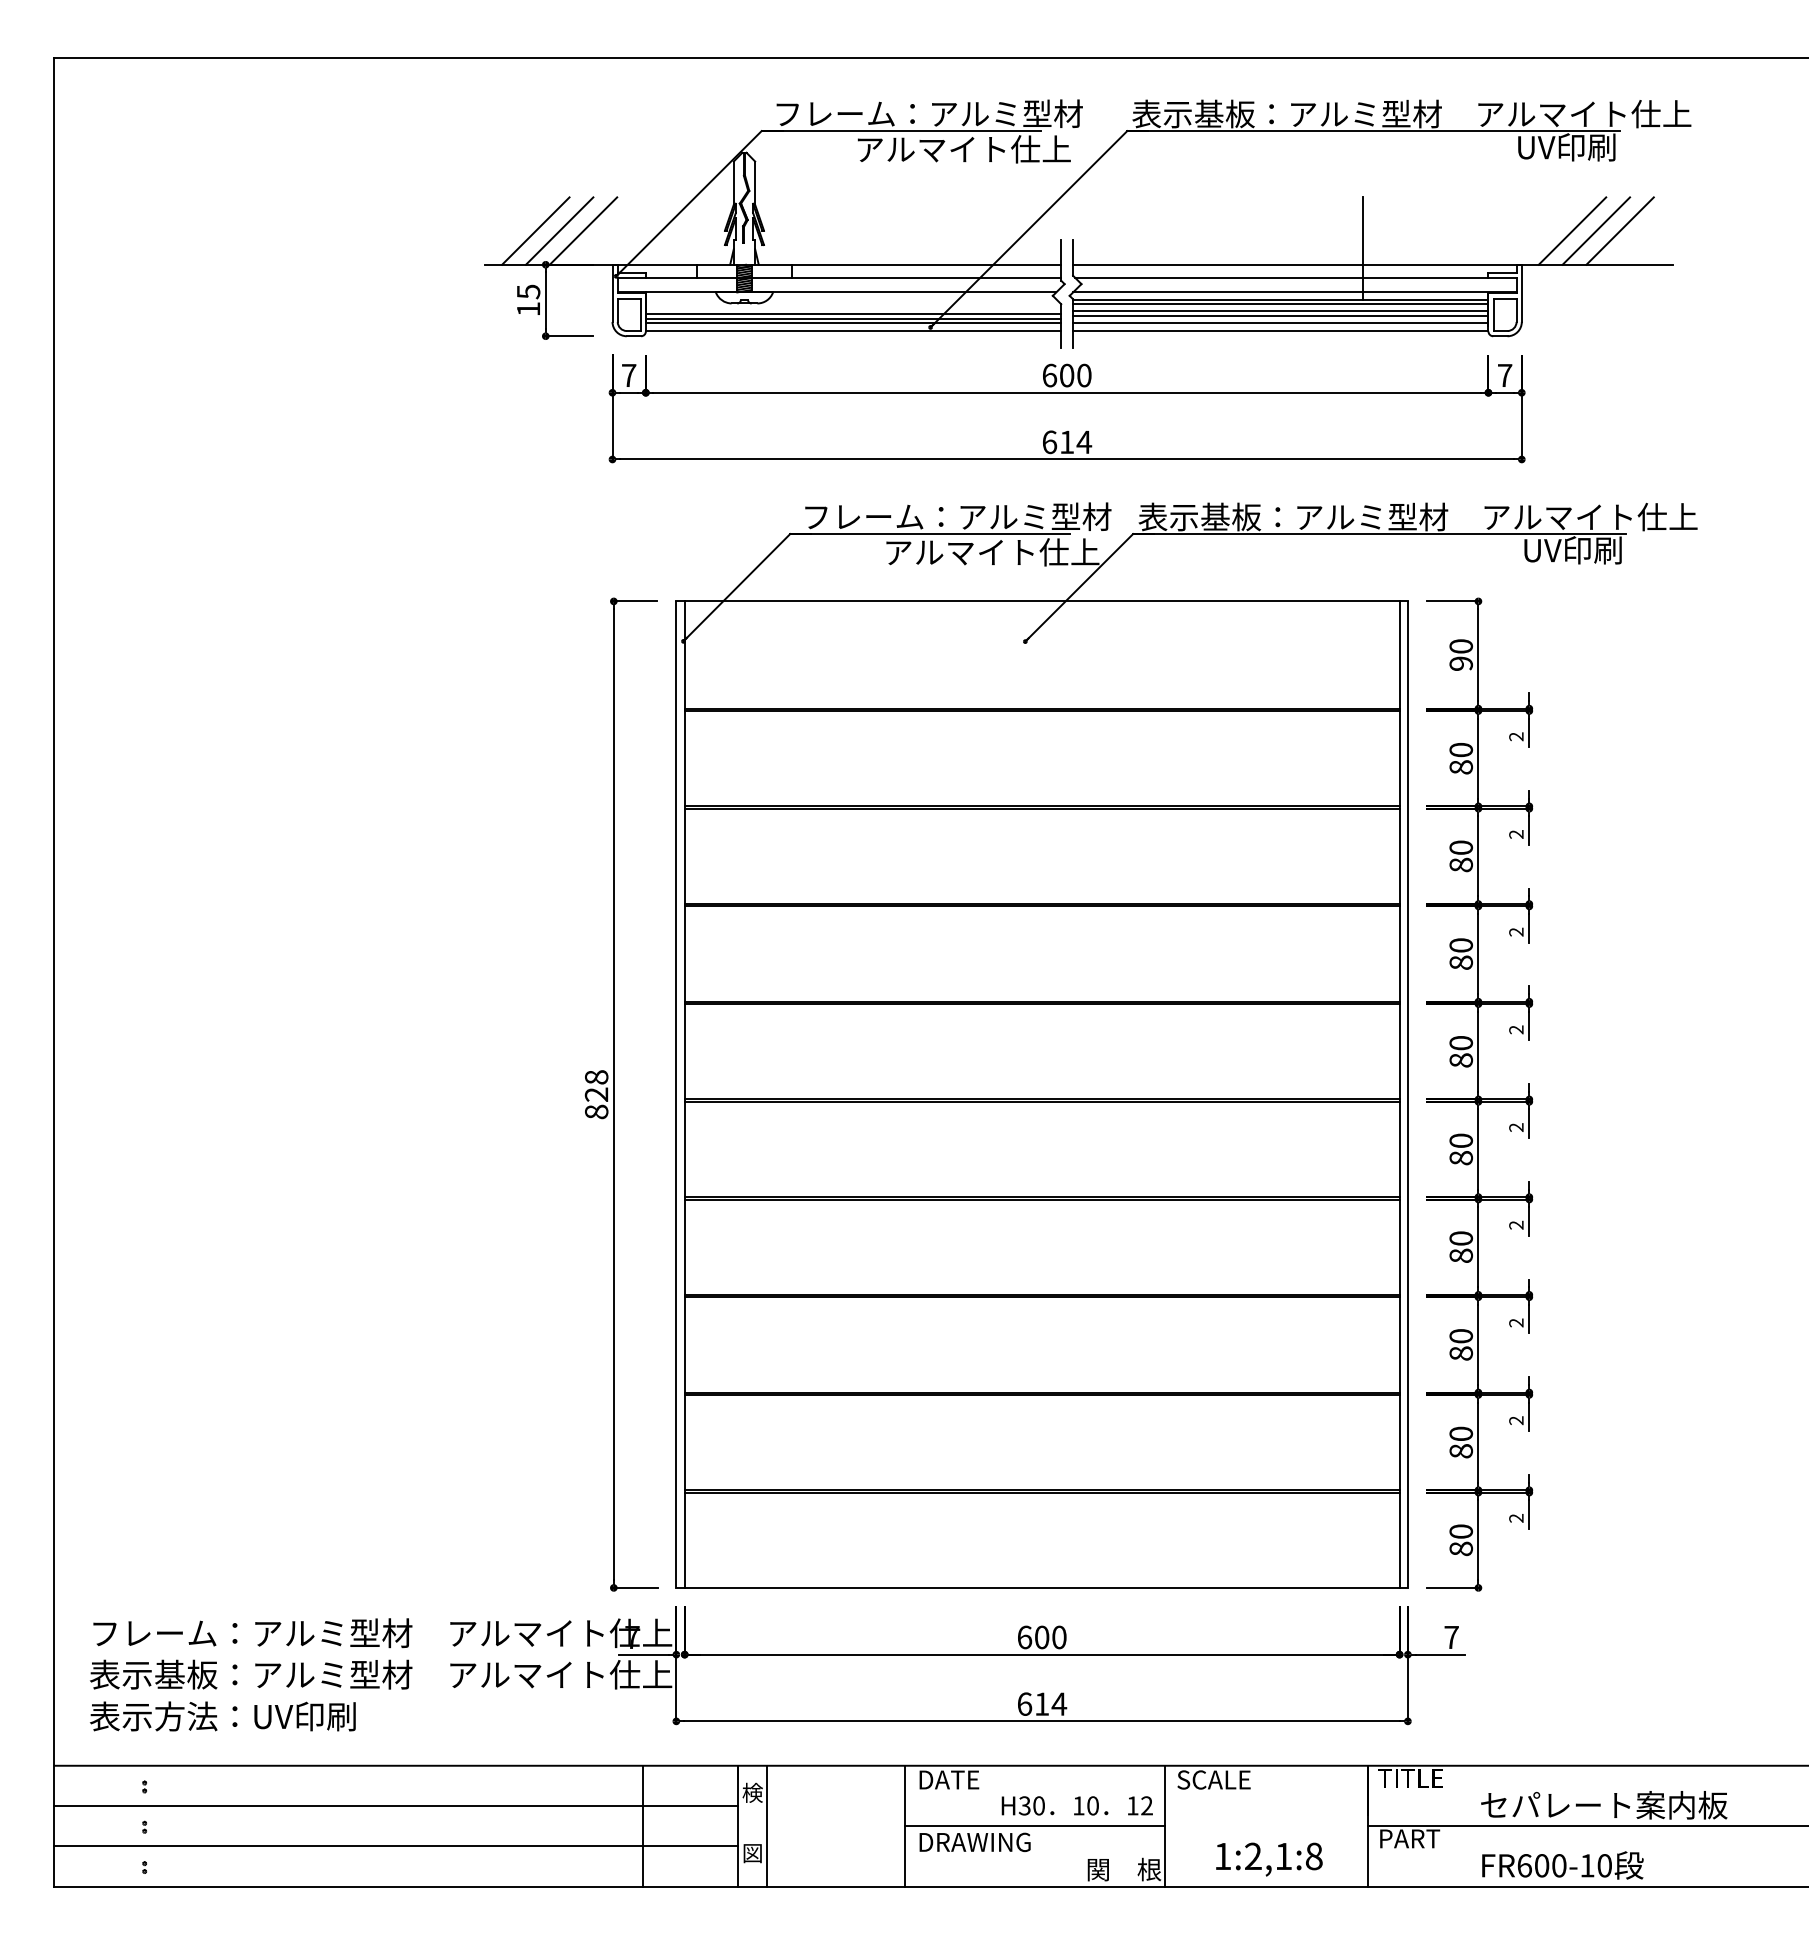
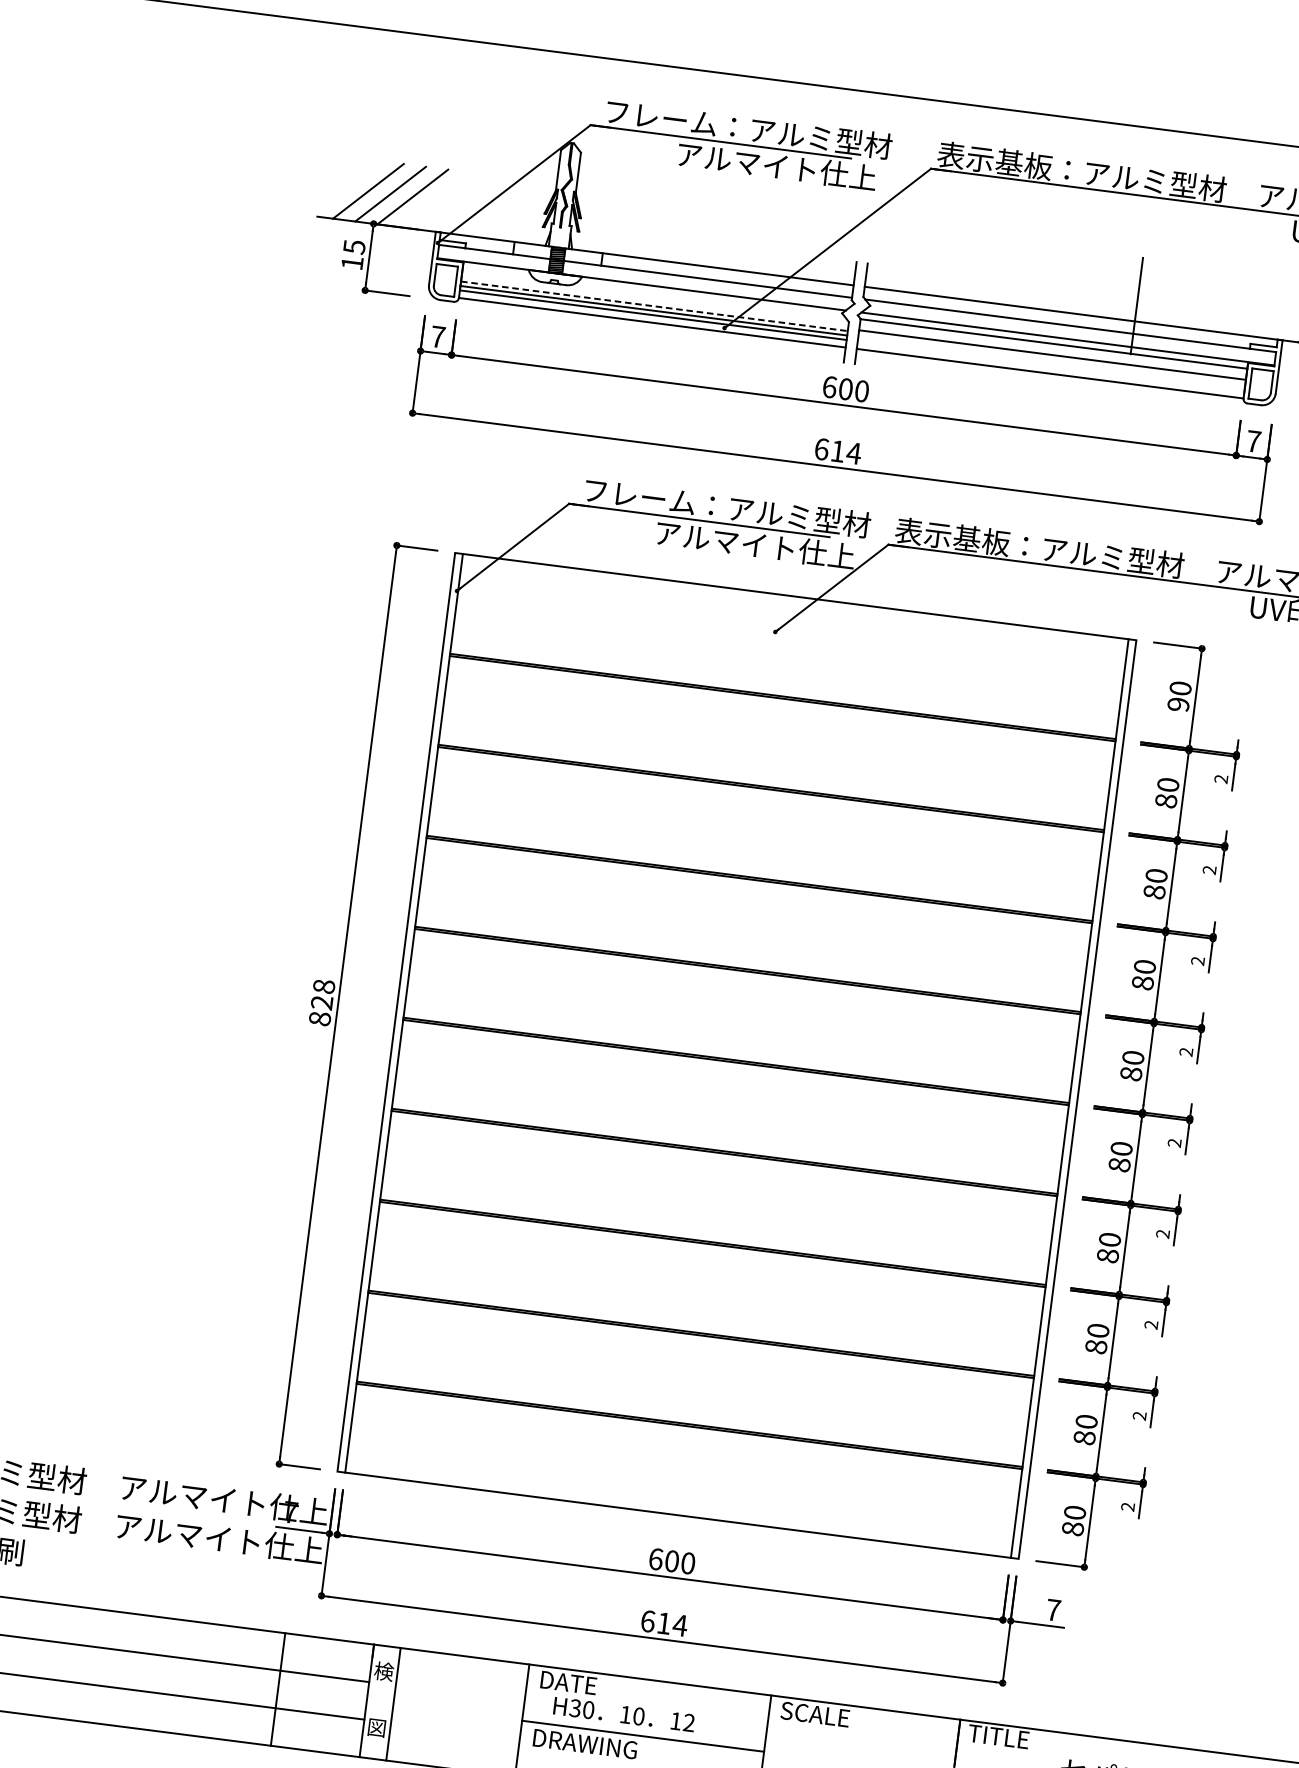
line: (1280, 304) -> (1053, 348), removed
line: (853, 313) -> (654, 305), solid -> dashed
line: (1280, 316) -> (1051, 359), removed
line: (1280, 323) -> (1050, 366), removed
text: (1076, 1805) -> (623, 1714), moved

